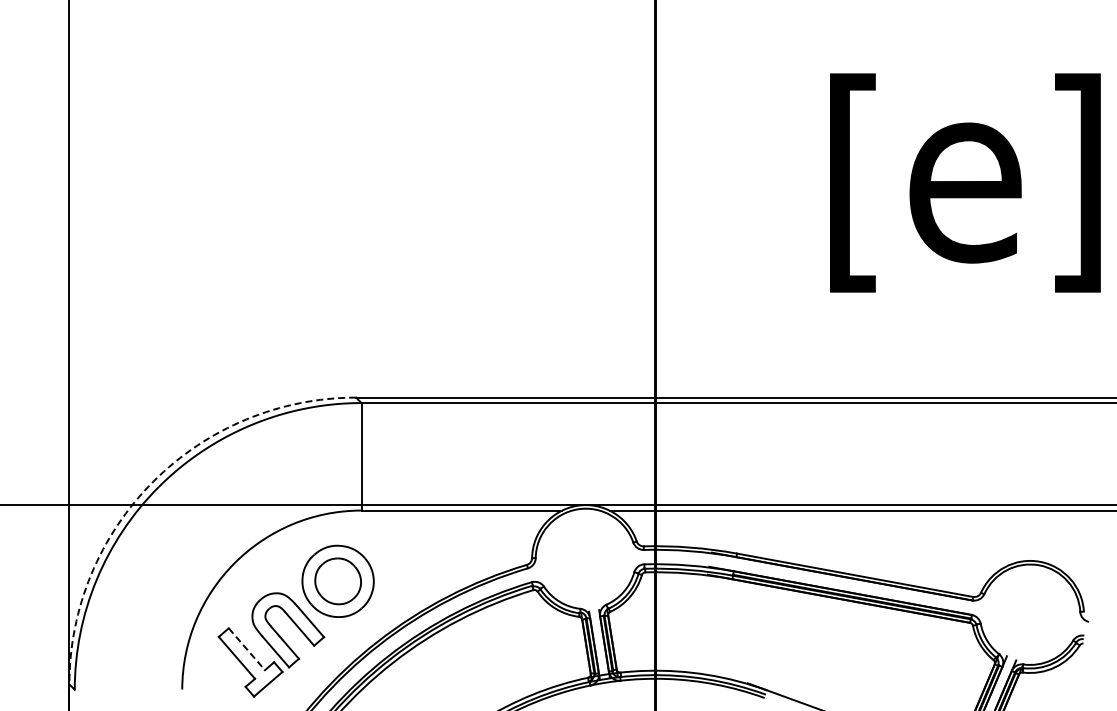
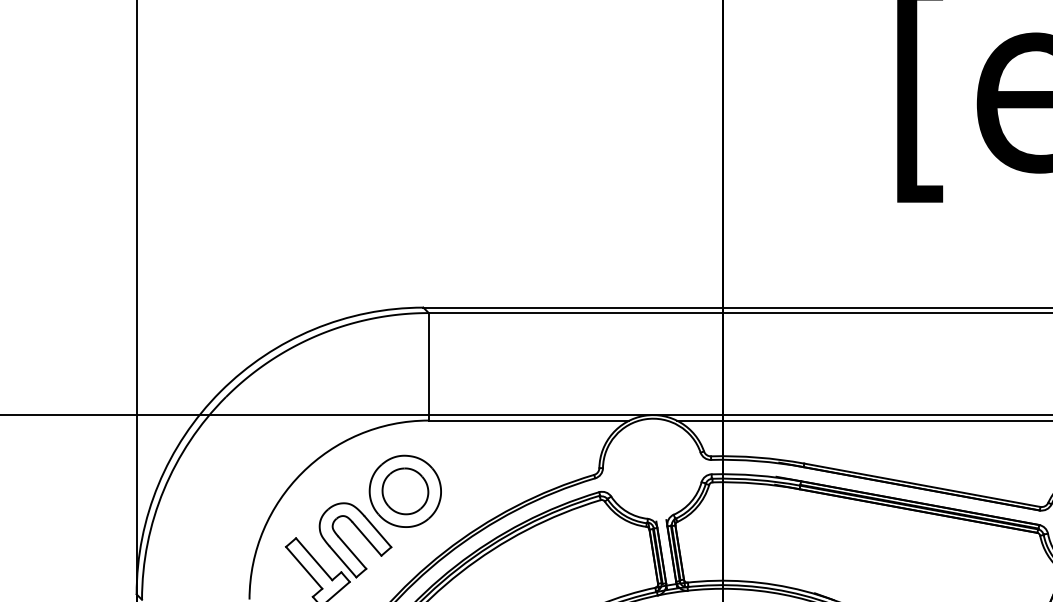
arc: (153, 481) -> (220, 391), dashed -> solid
line: (246, 649) -> (313, 559), dashed -> solid

